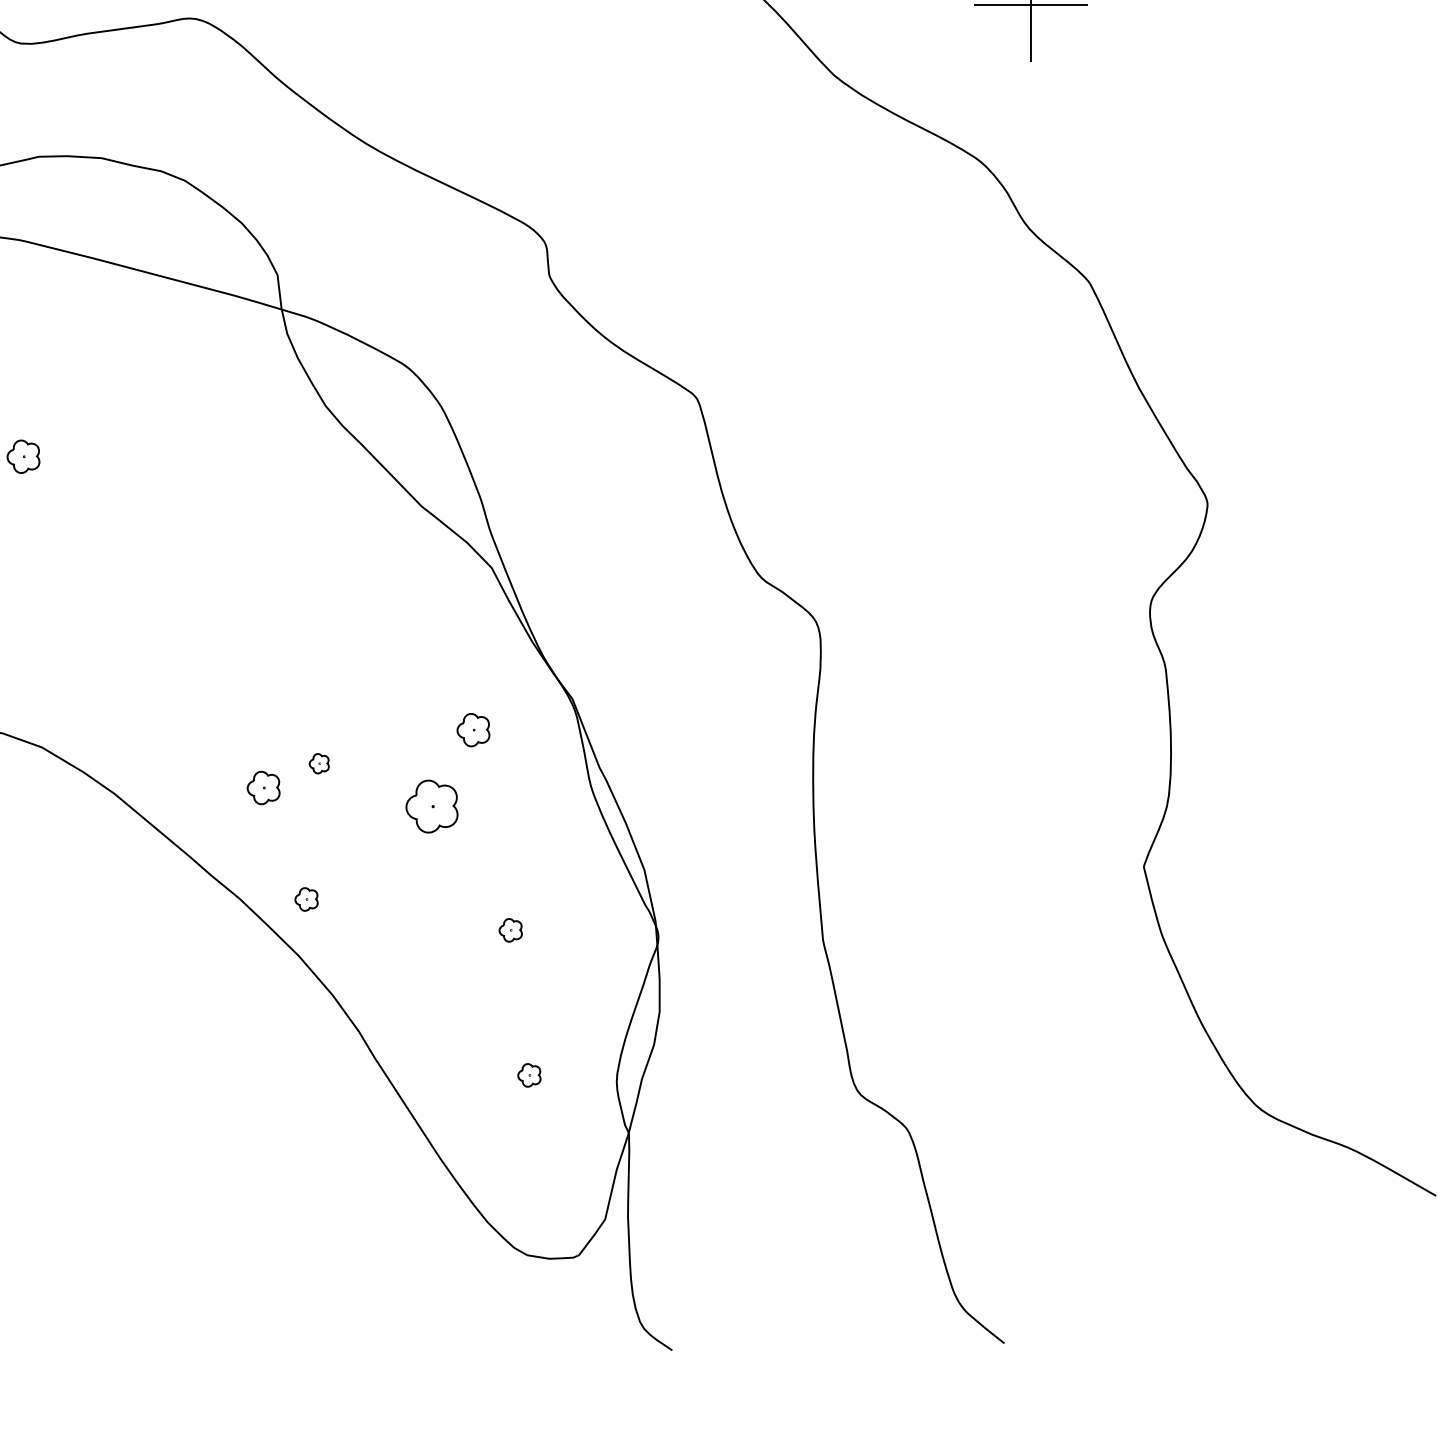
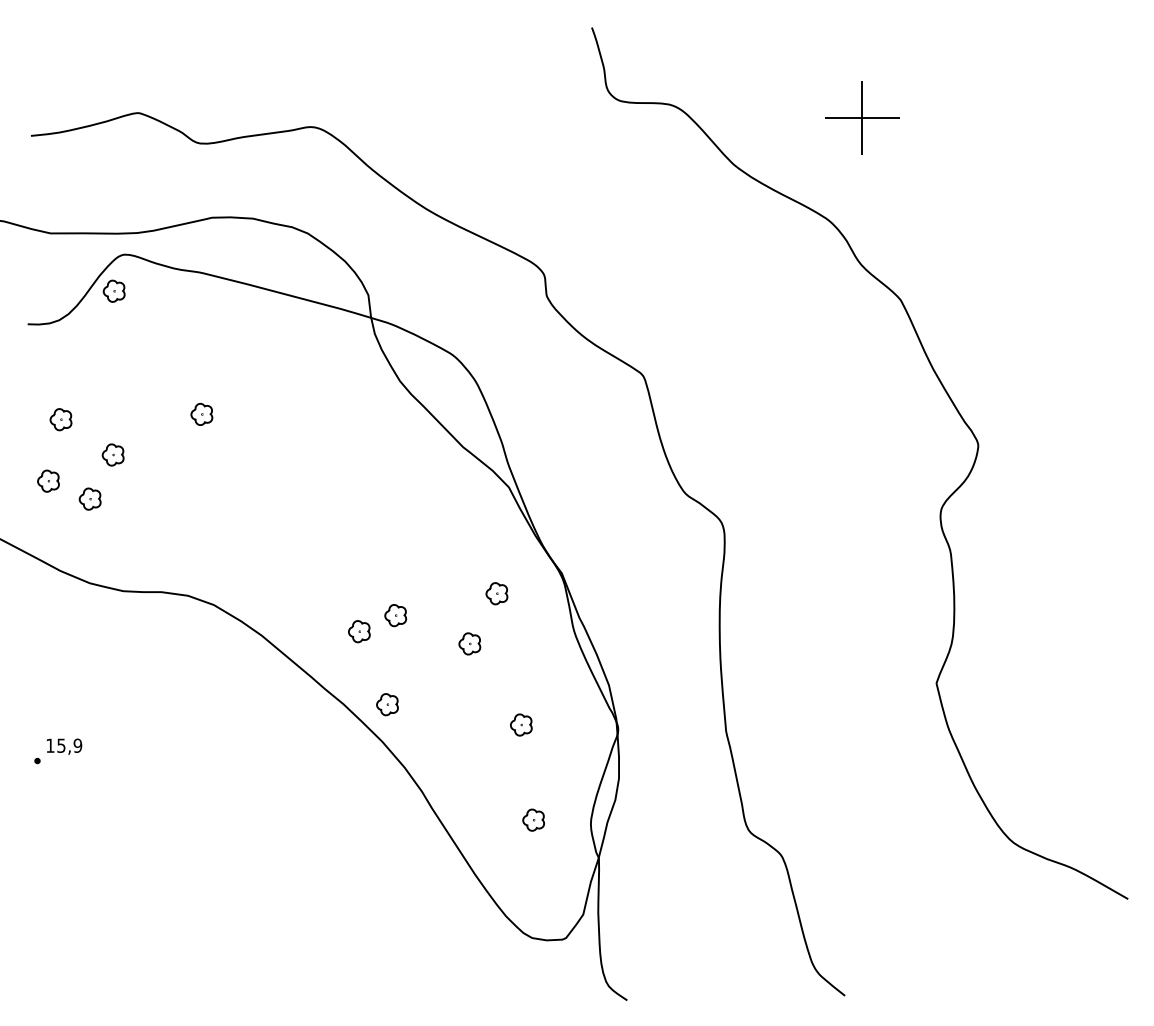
part: (318, 763) -> (395, 615), size x1.67
part: (431, 806) -> (469, 643), size x0.62
part: (306, 899) -> (387, 704), size x1.43
part: (510, 929) -> (521, 724), size x1.43
part: (529, 1074) -> (533, 819), size x1.43

